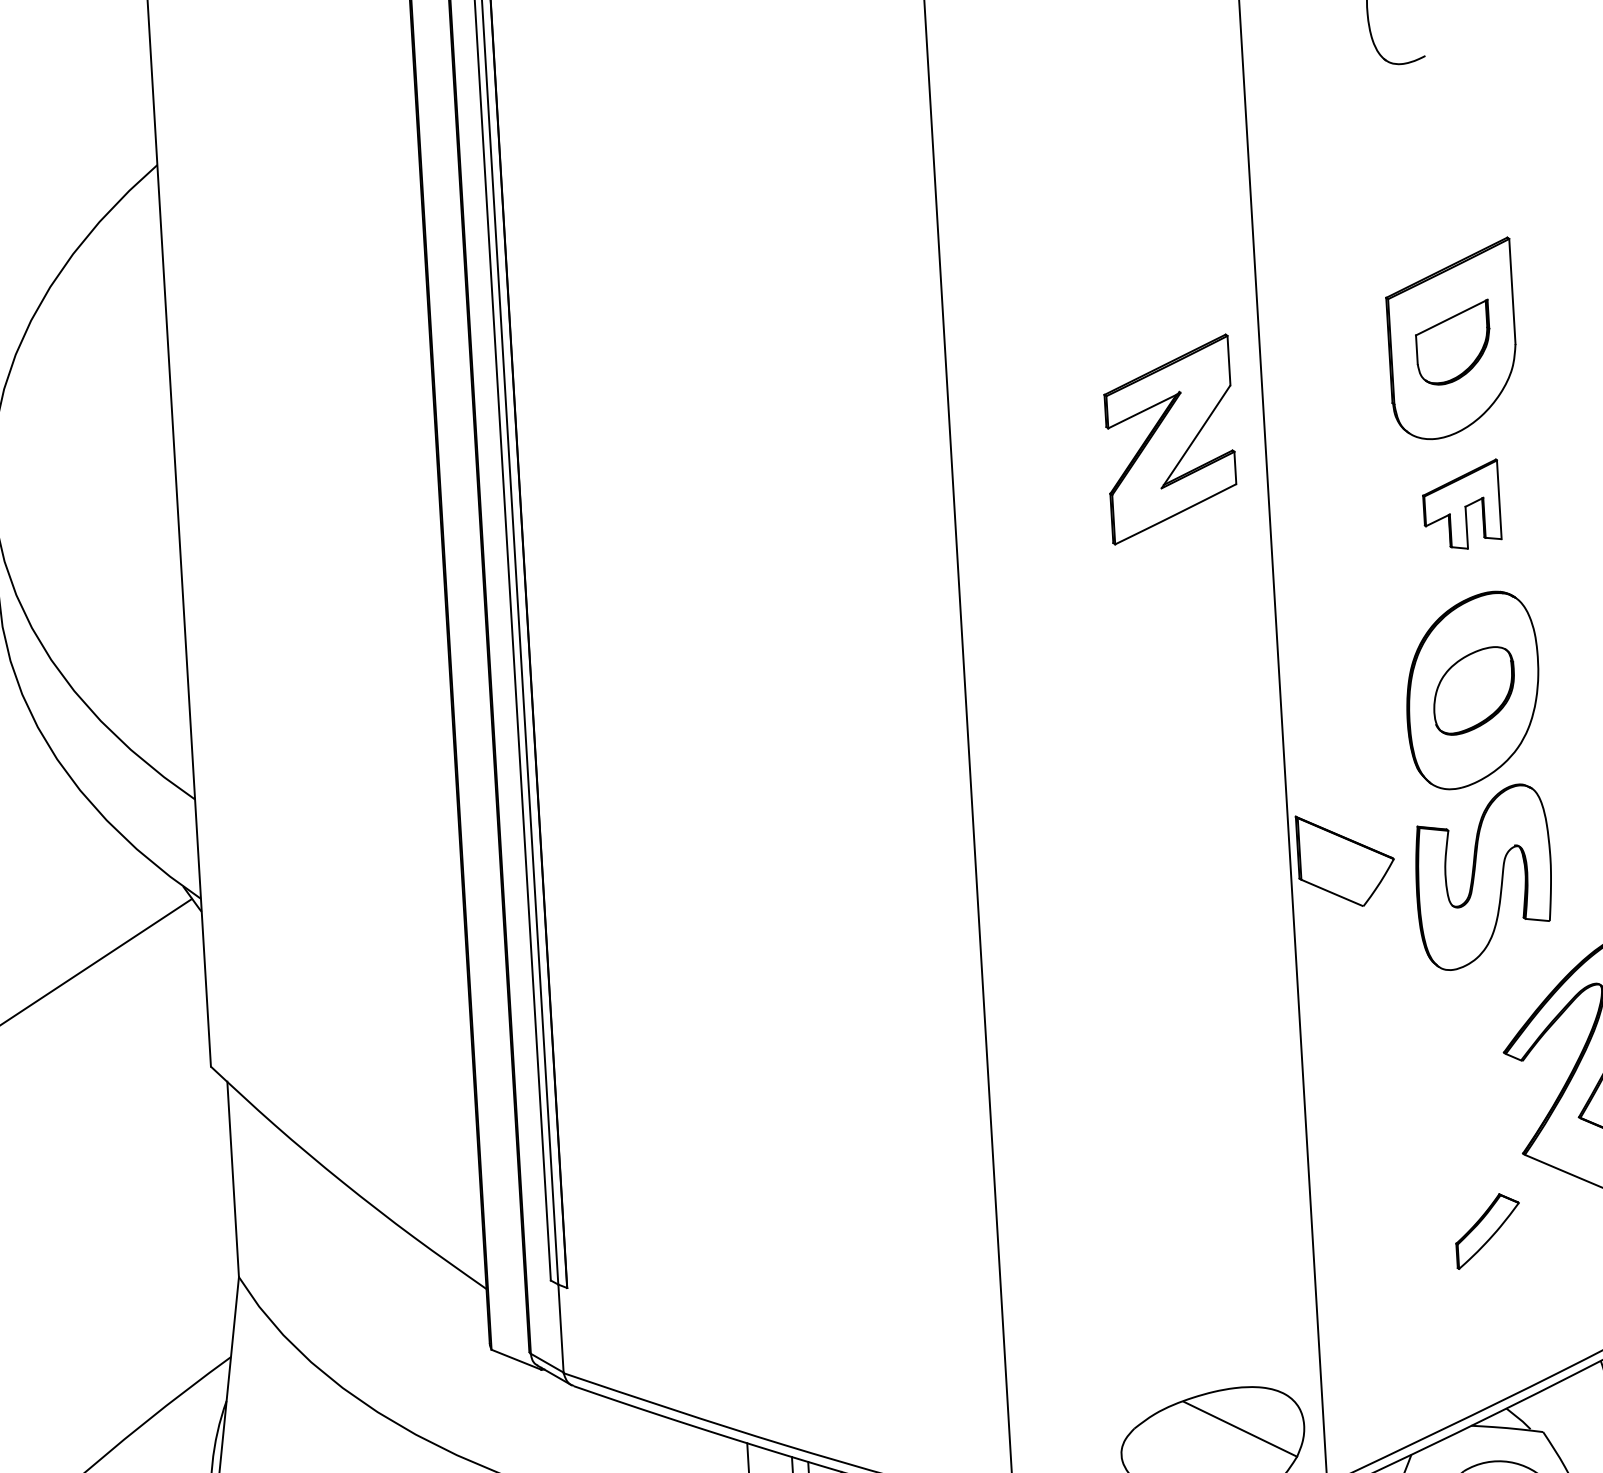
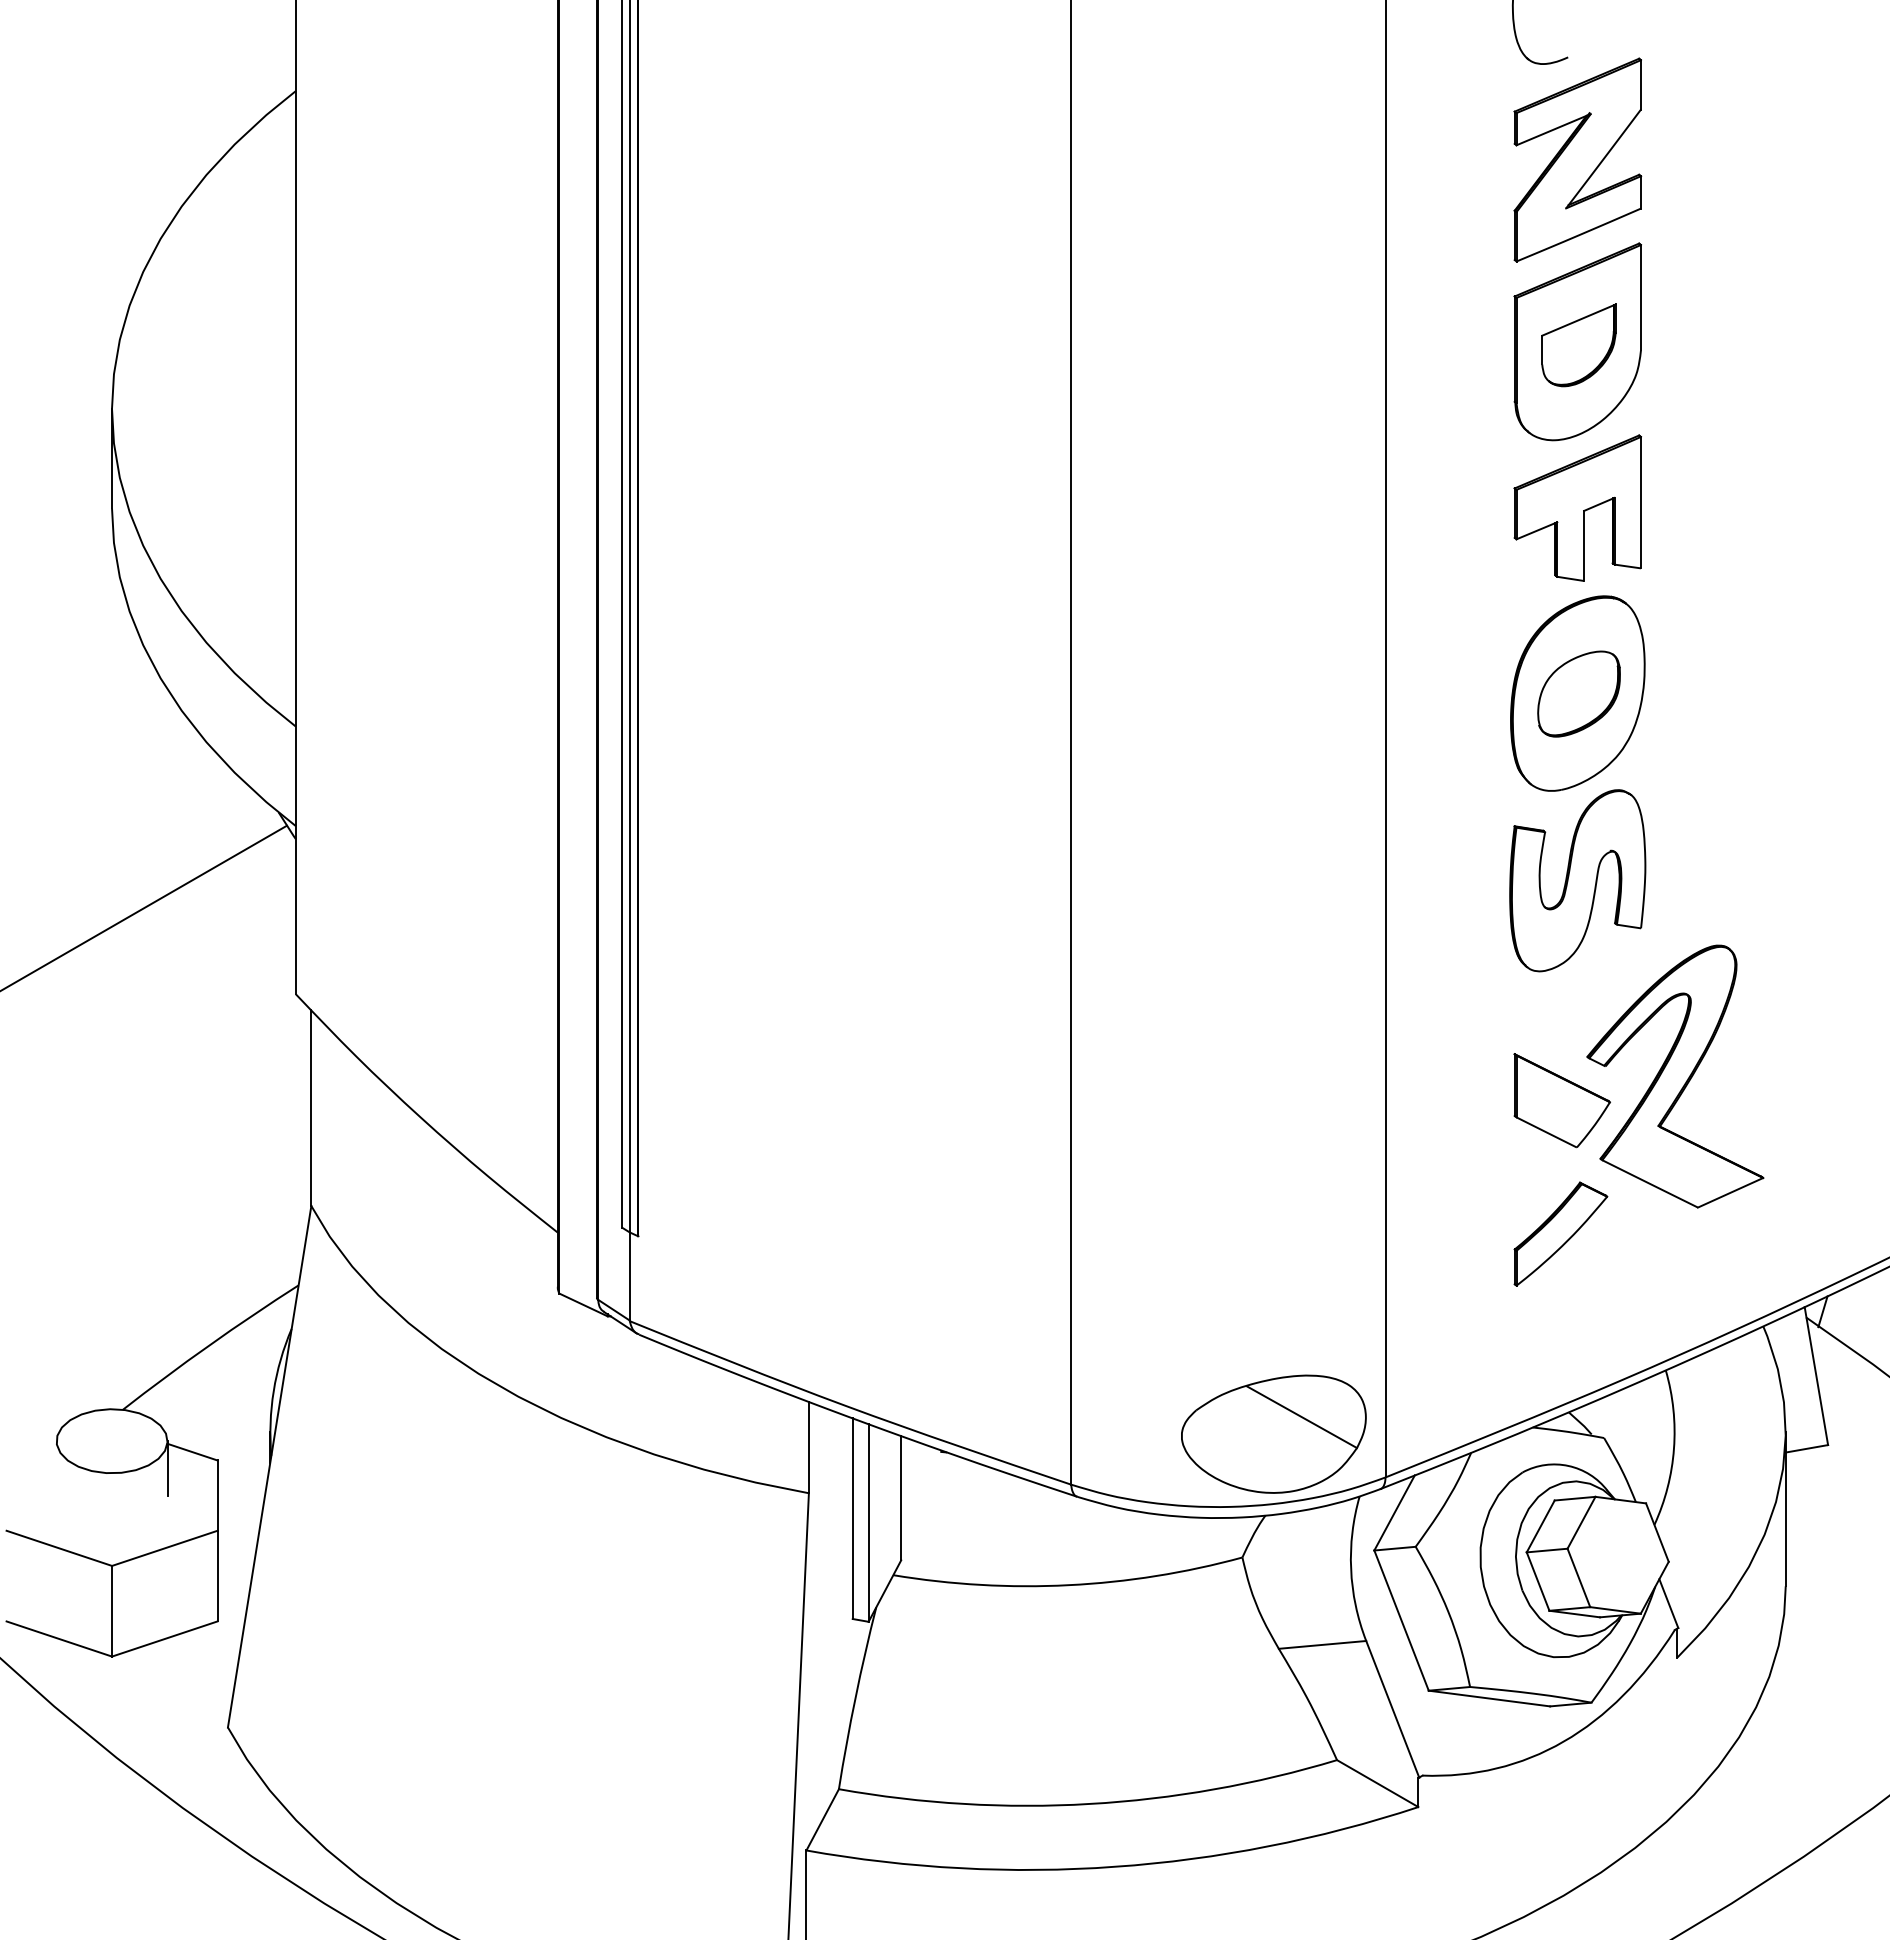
part: (1170, 438) -> (1577, 159), moved
part: (1461, 504) -> (1577, 507), size x1.67
part: (1345, 860) -> (1561, 1100), moved
part: (1487, 1230) -> (1560, 1233), size x1.43

